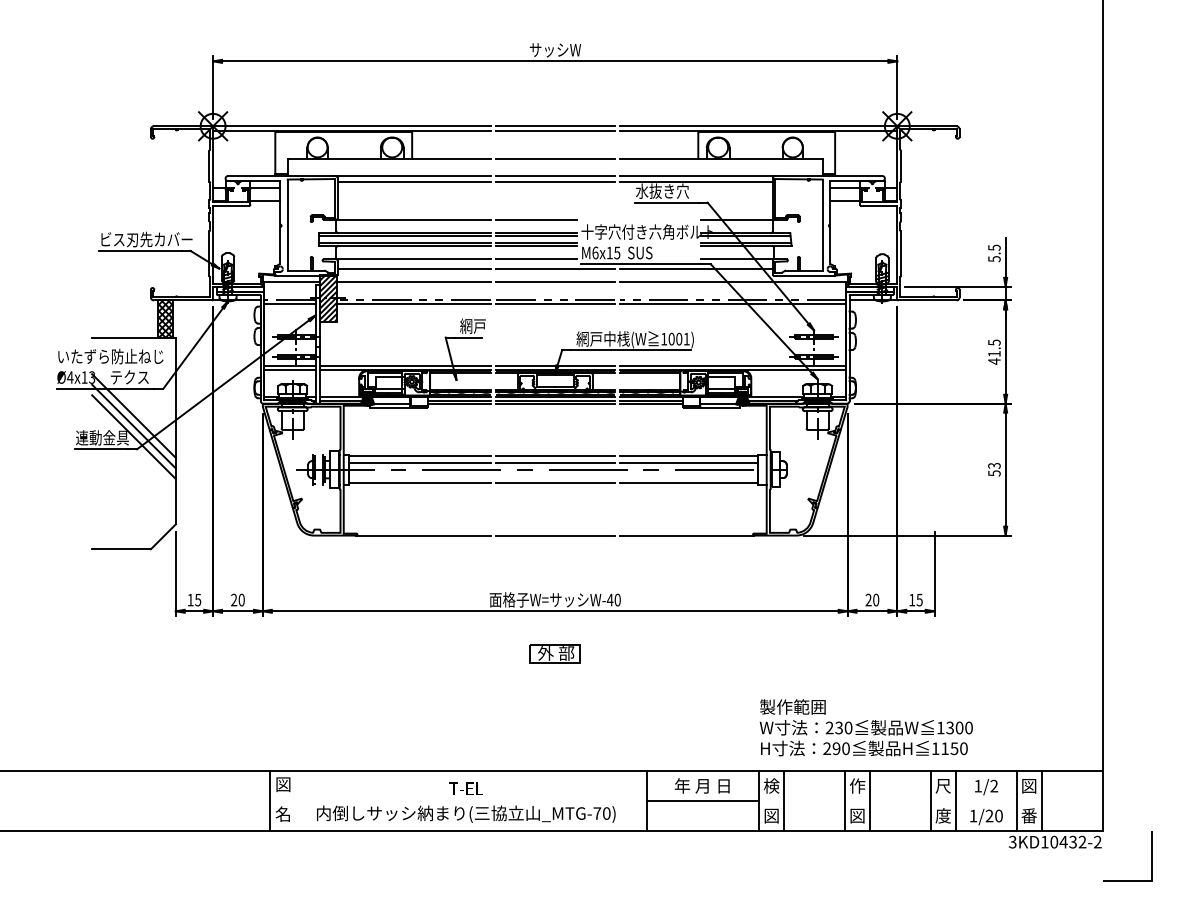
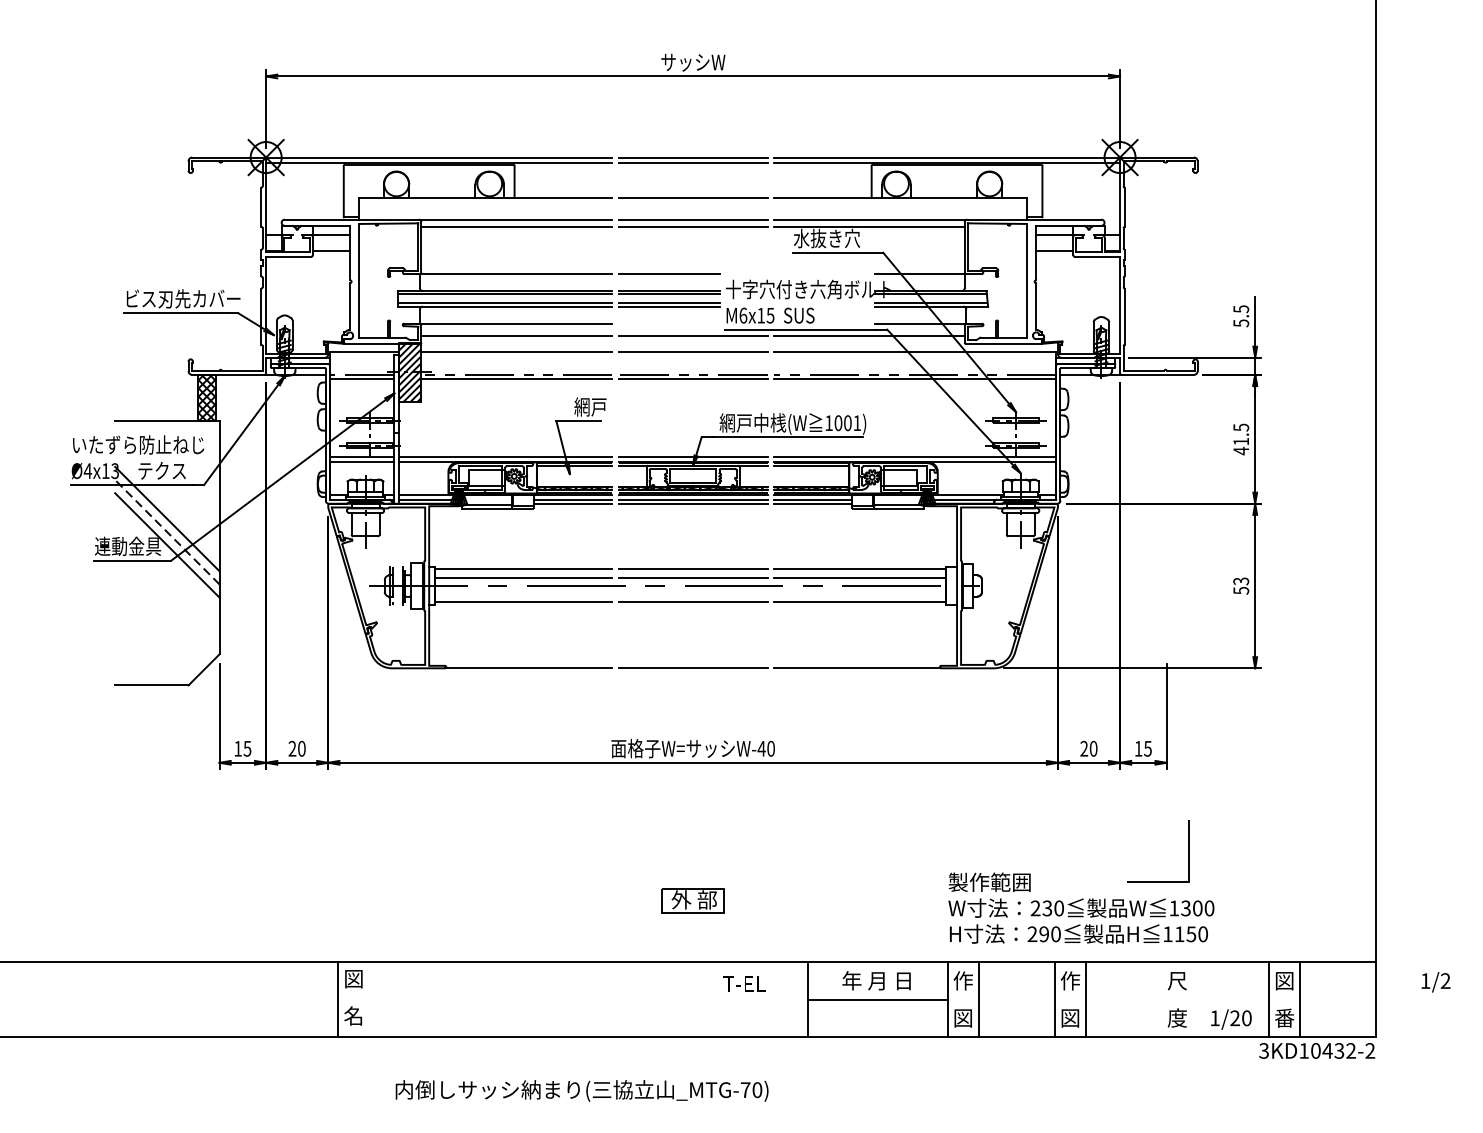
line: (535, 259) -> (668, 323), removed
line: (133, 426) -> (166, 532), solid -> dashed
part: (554, 653) -> (692, 900), moved
text: (771, 785) -> (963, 980), 検 -> 作
text: (986, 787) -> (1436, 982), moved
text: (465, 788) -> (743, 983), moved
line: (930, 800) -> (1161, 998), removed
line: (955, 800) -> (1192, 998), removed
text: (466, 813) -> (582, 1090), moved
line: (1151, 856) -> (1187, 851), moved

